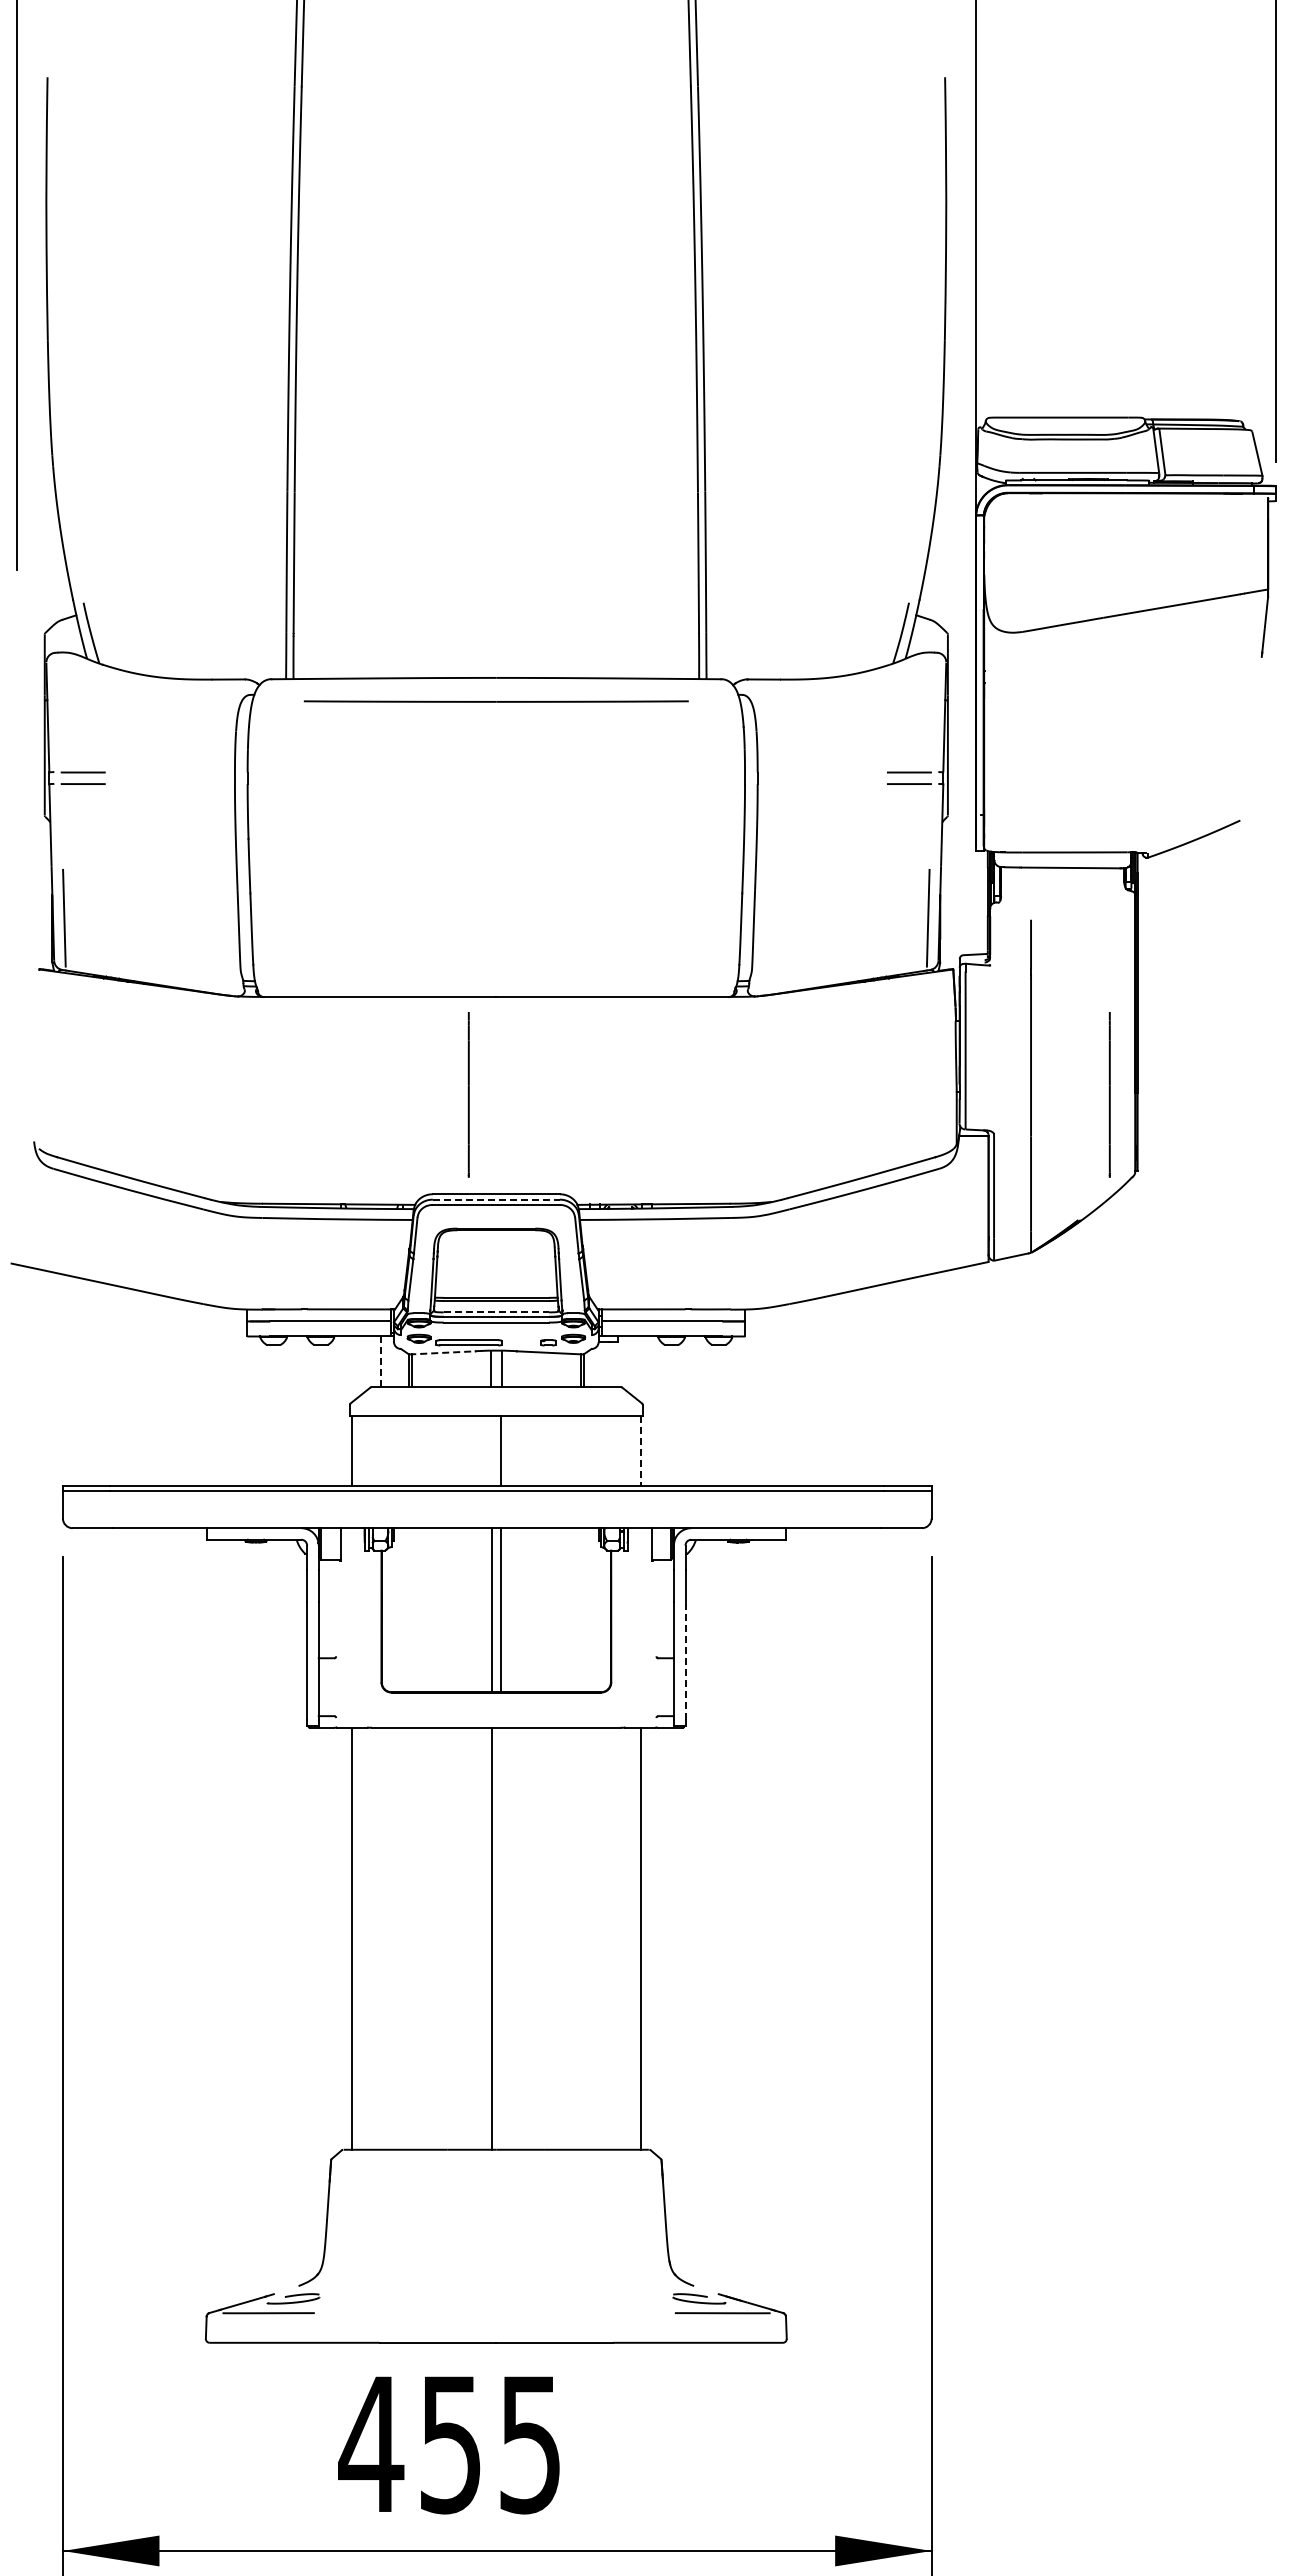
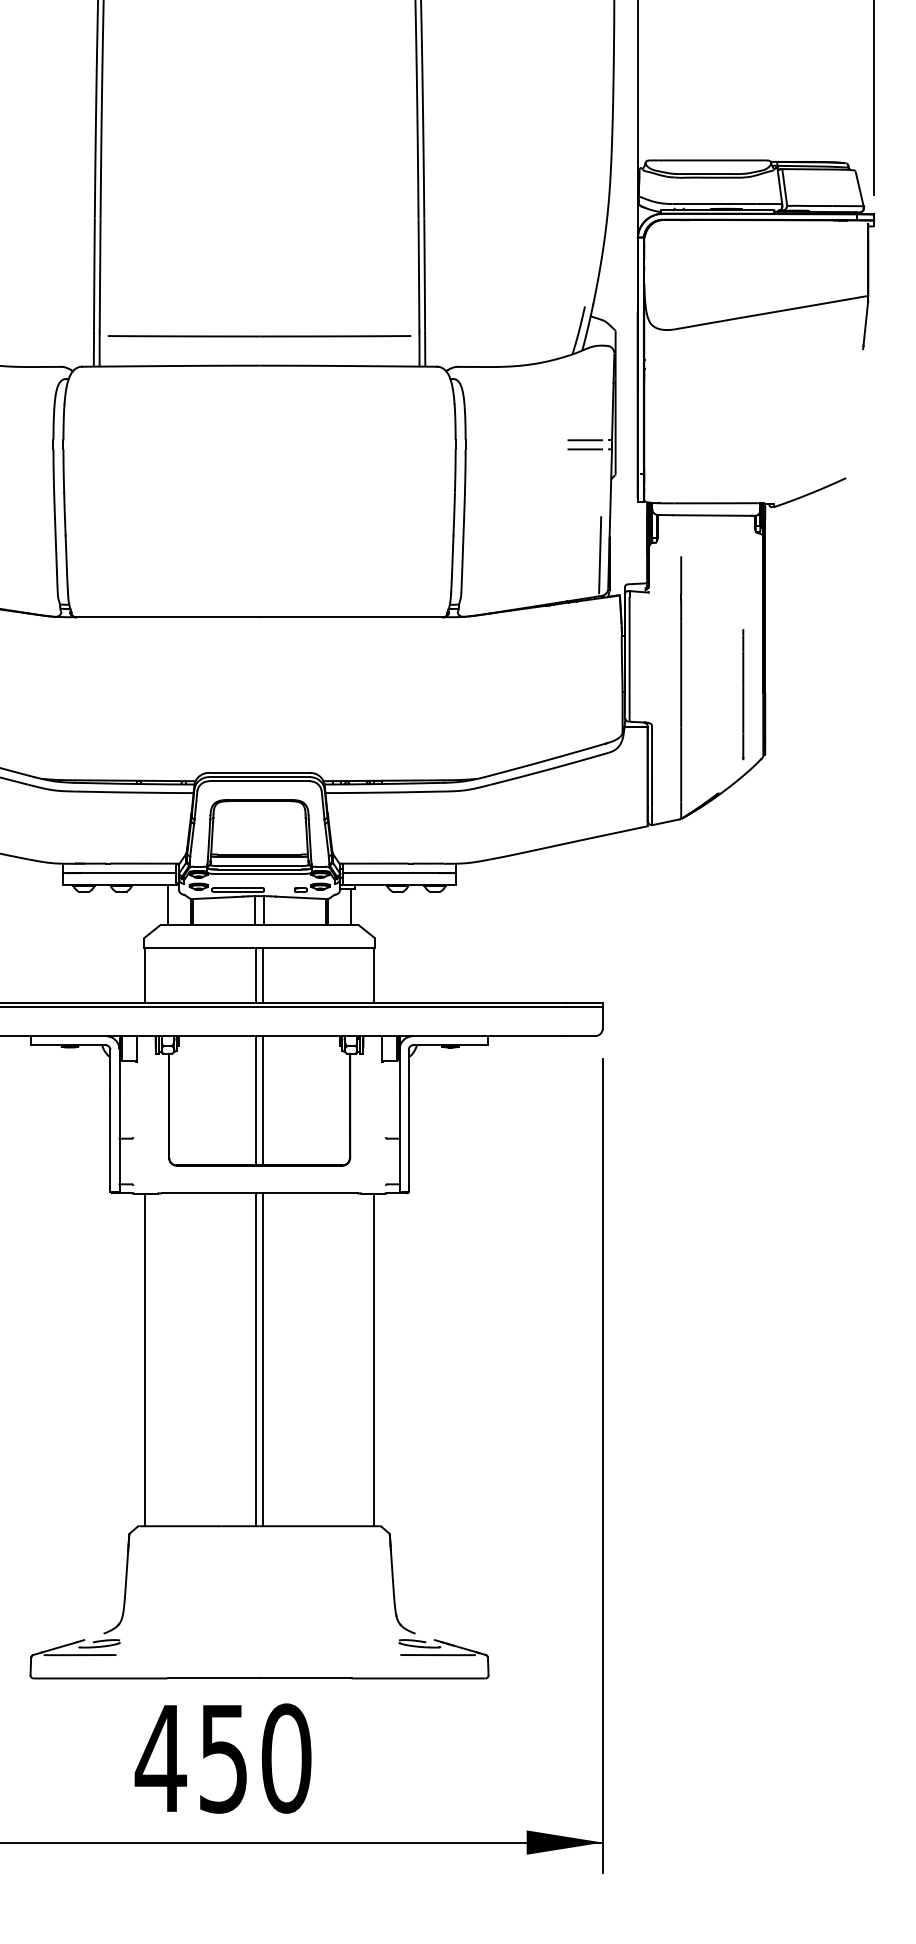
line: (495, 701) -> (258, 336), moved
line: (468, 1094) -> (237, 694), removed
line: (496, 1199) -> (259, 776), dashed -> solid
line: (496, 1312) -> (259, 866), dashed -> solid
line: (443, 1352) -> (217, 897), dashed -> solid
line: (380, 1361) -> (168, 904), dashed -> solid
line: (612, 1364) -> (351, 907), added
line: (491, 1450) -> (255, 974), added
line: (641, 1450) -> (374, 974), dashed -> solid
line: (685, 1661) -> (408, 1141), dashed -> solid
line: (500, 1938) -> (262, 1359), added
text: (530, 2444) -> (286, 1758), 455 -> 450

